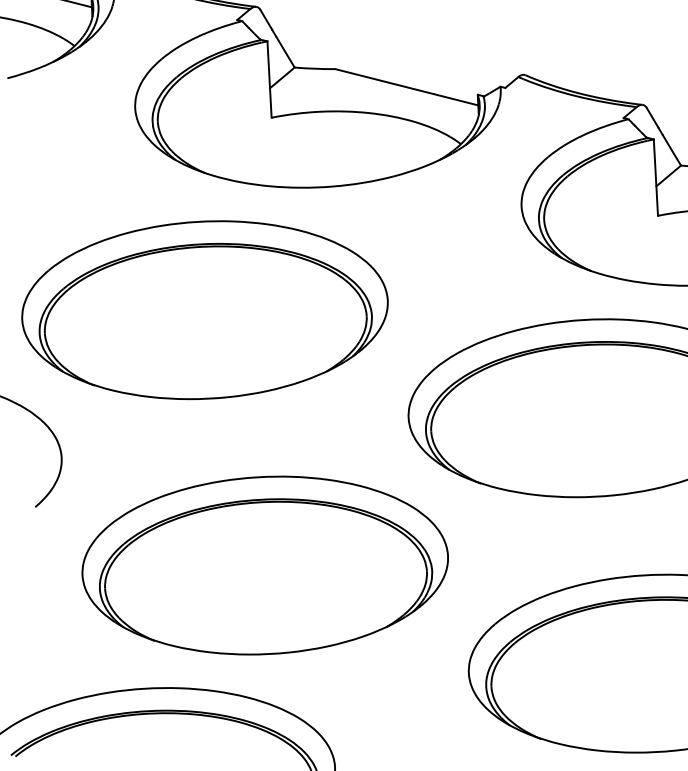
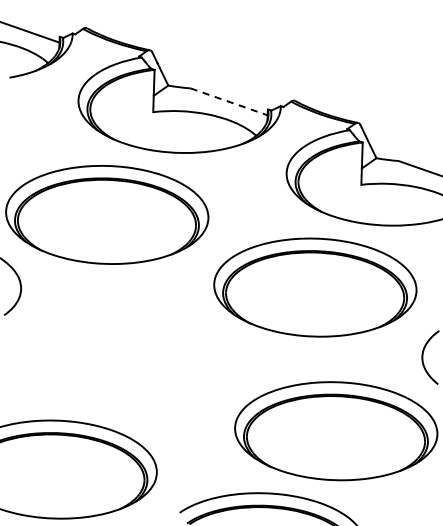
line: (407, 86) -> (229, 101), solid -> dashed
part: (265, 565) -> (128, 358), removed

